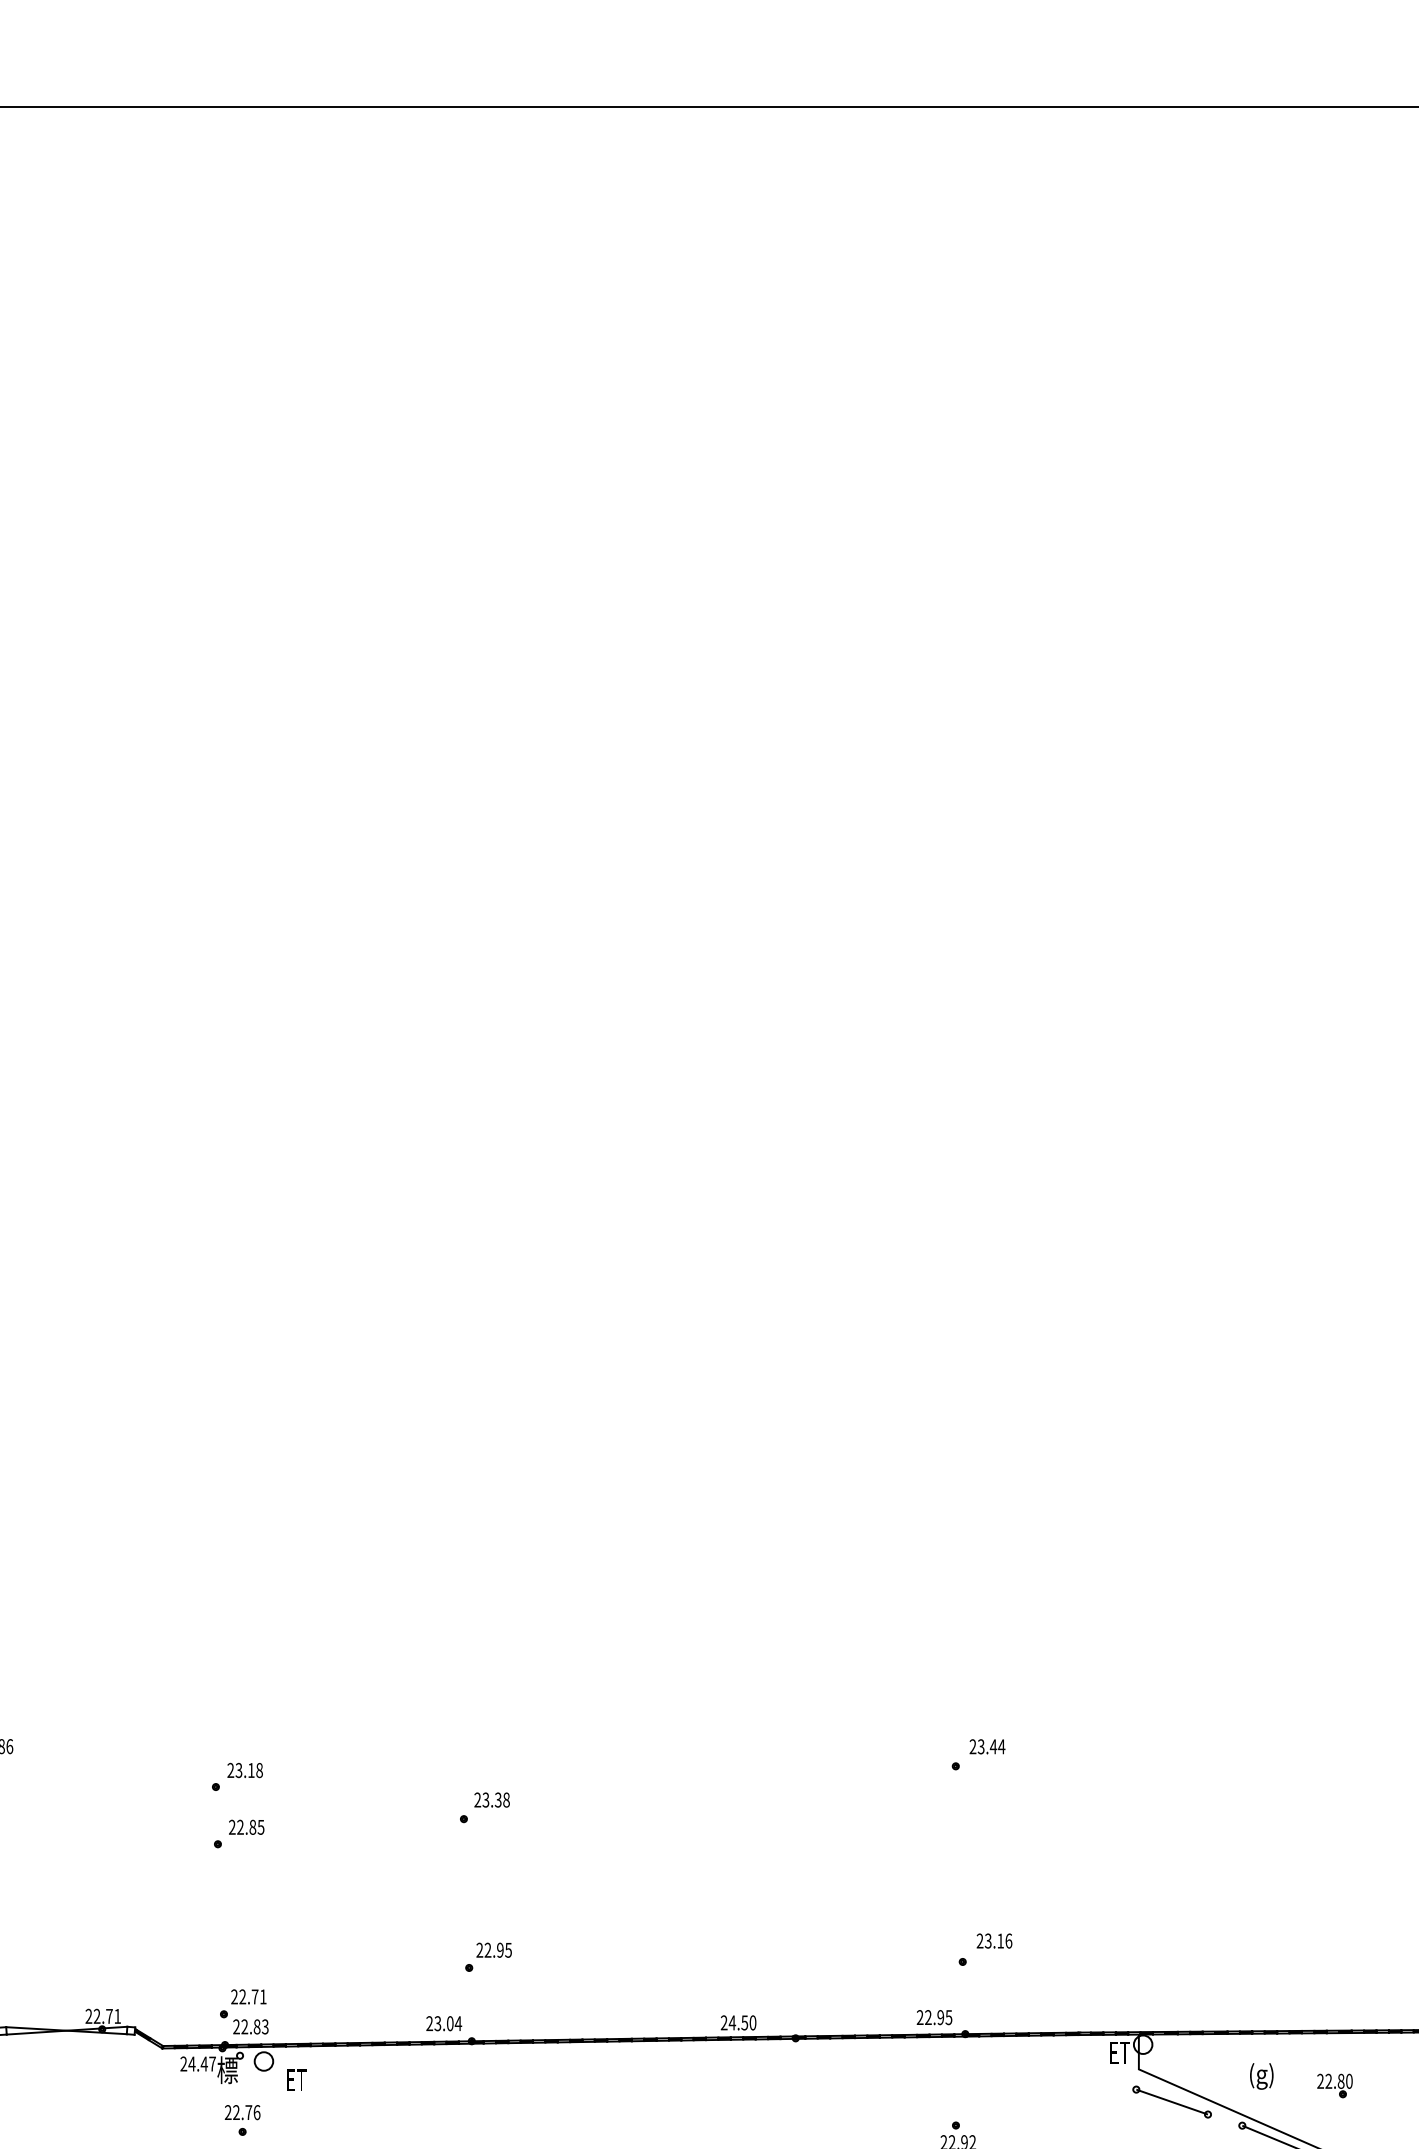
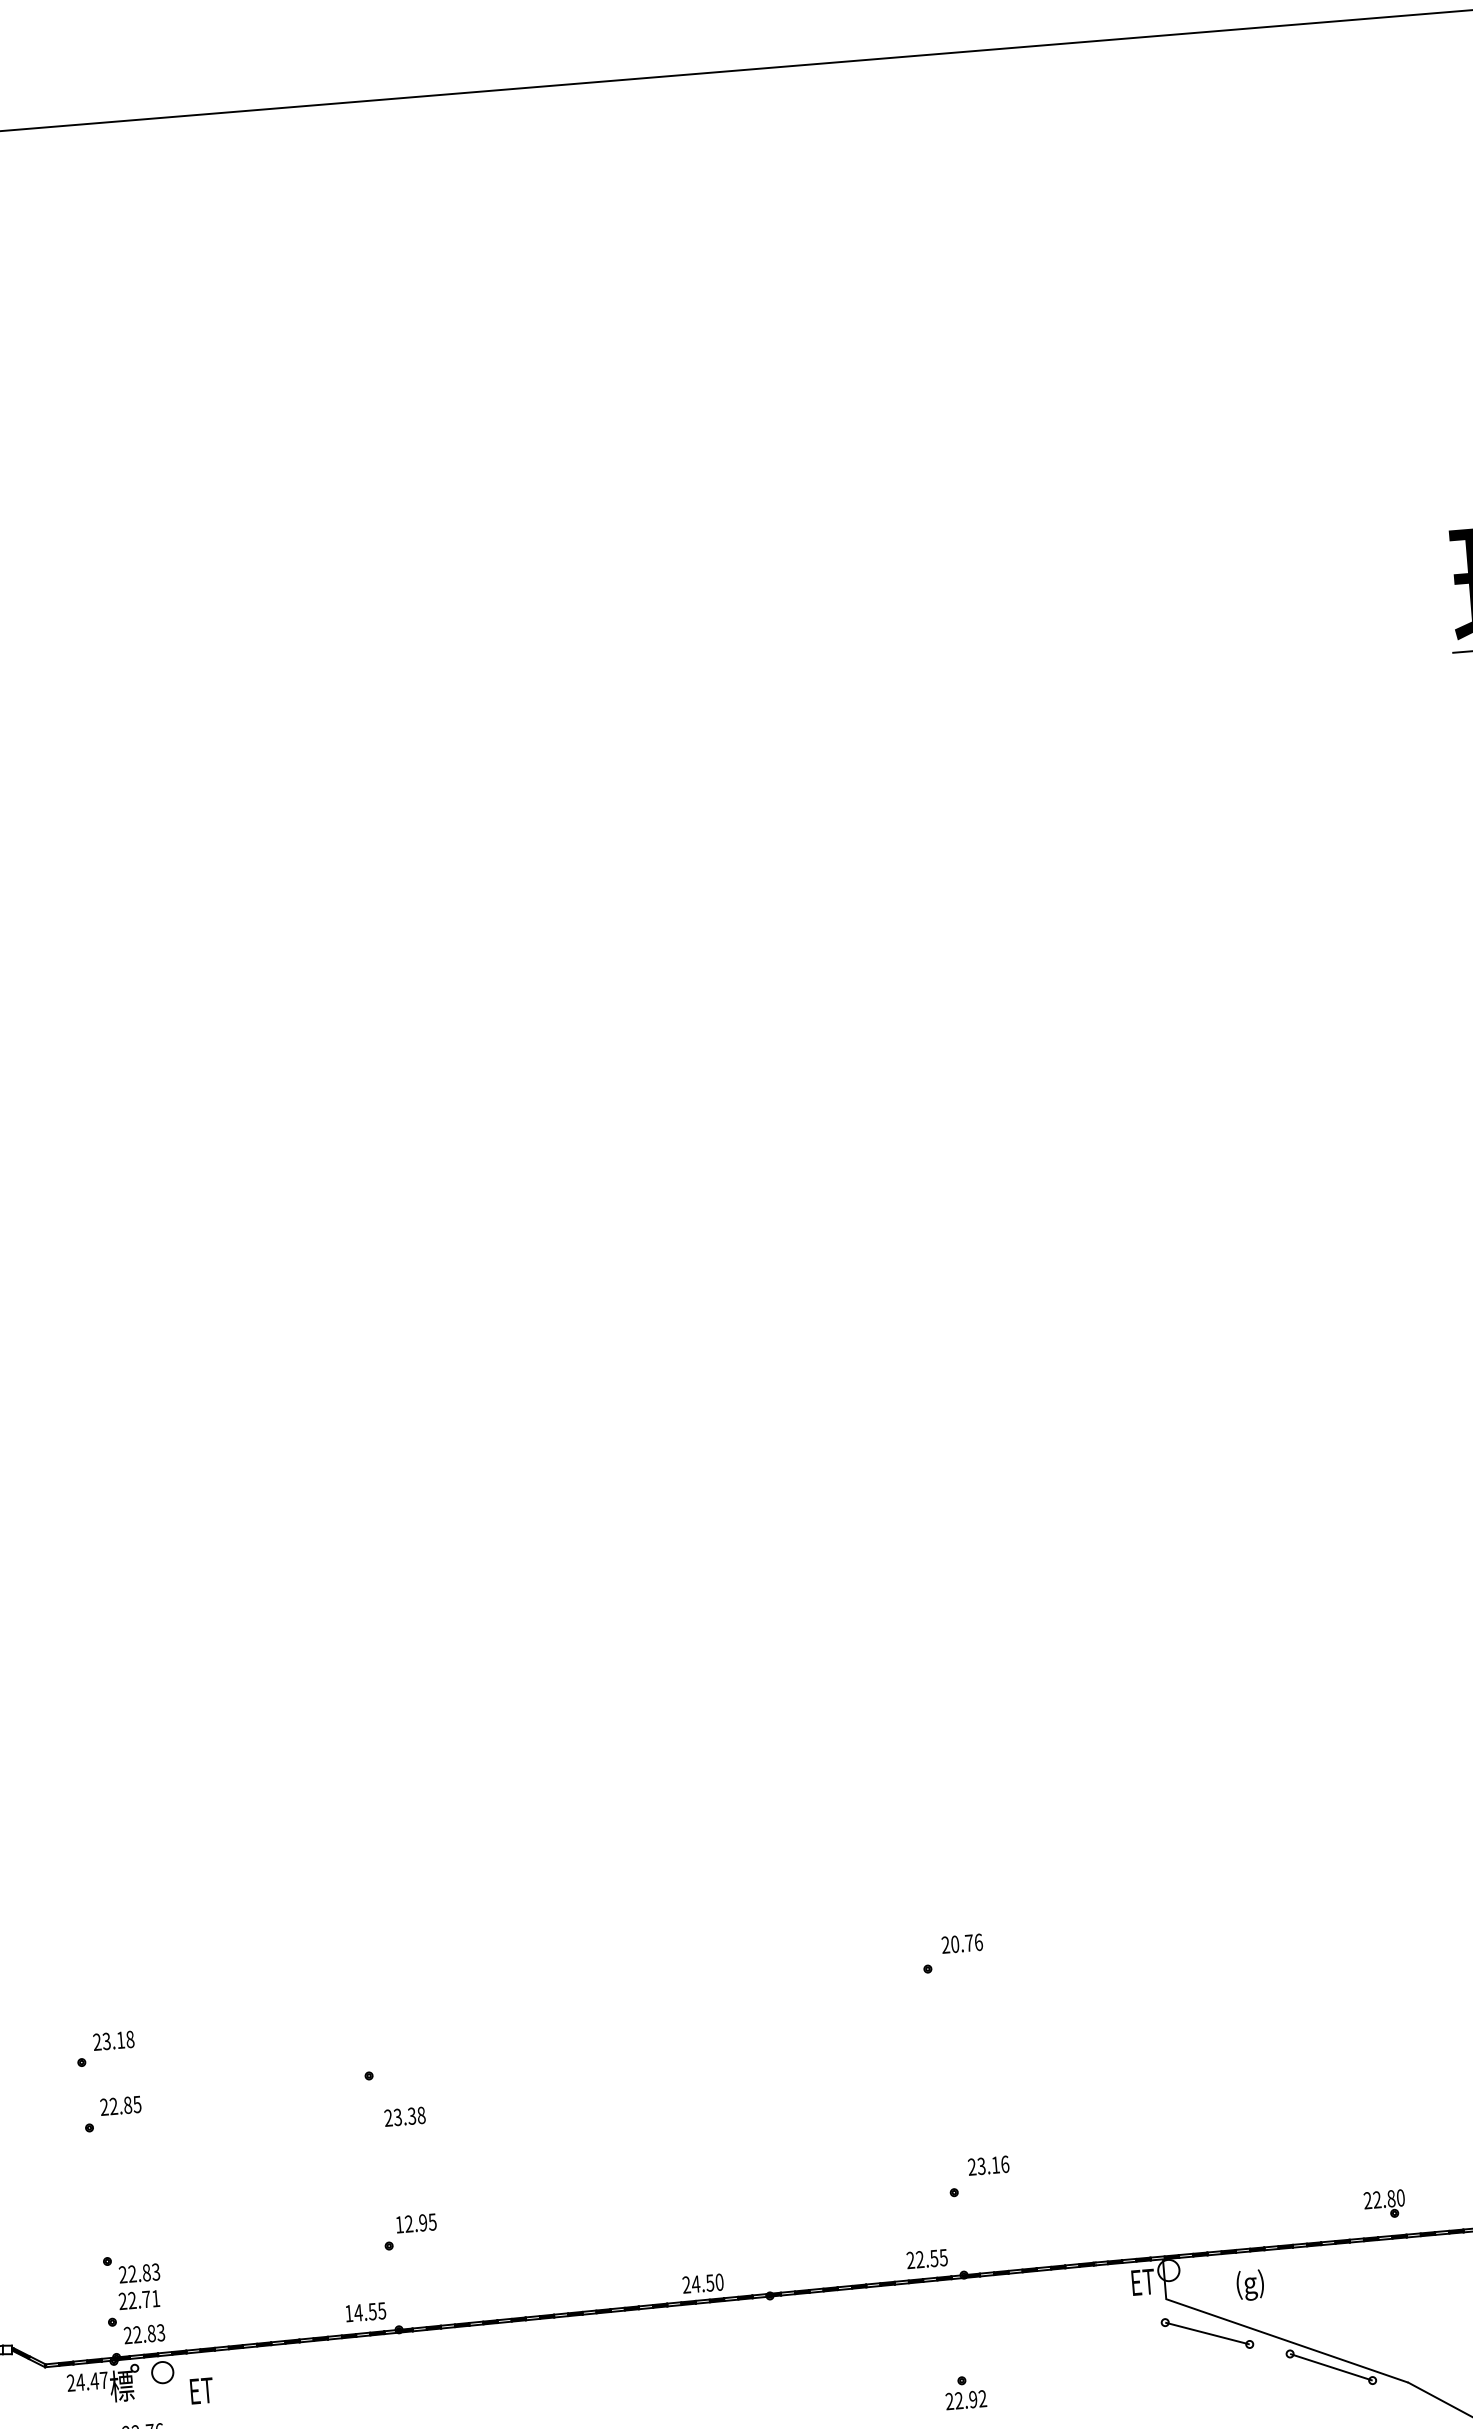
text: (991, 1746) -> (966, 1943), 23.44 -> 20.76
text: (491, 1799) -> (404, 2116), moved
text: (479, 1949) -> (399, 2223), 22.95 -> 12.95
part: (244, 1969) -> (131, 2268), added
text: (940, 2017) -> (933, 2258), 22.95 -> 22.55
text: (444, 2023) -> (366, 2312), 23.04 -> 14.55
text: (1261, 2076) -> (1250, 2285), moved
part: (1334, 2085) -> (1384, 2204), moved

